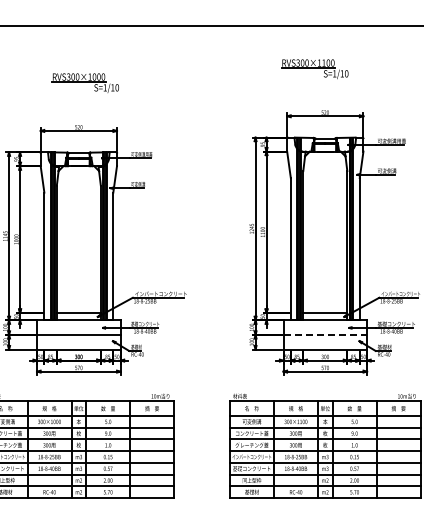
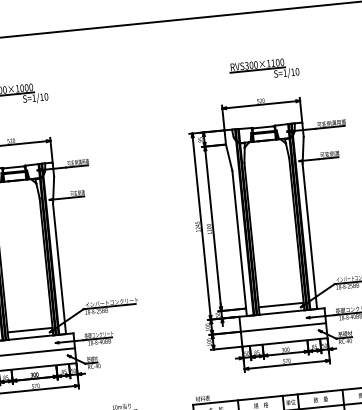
part: (314, 69) -> (264, 70), moved
line: (325, 334) -> (283, 327), dashed -> solid

